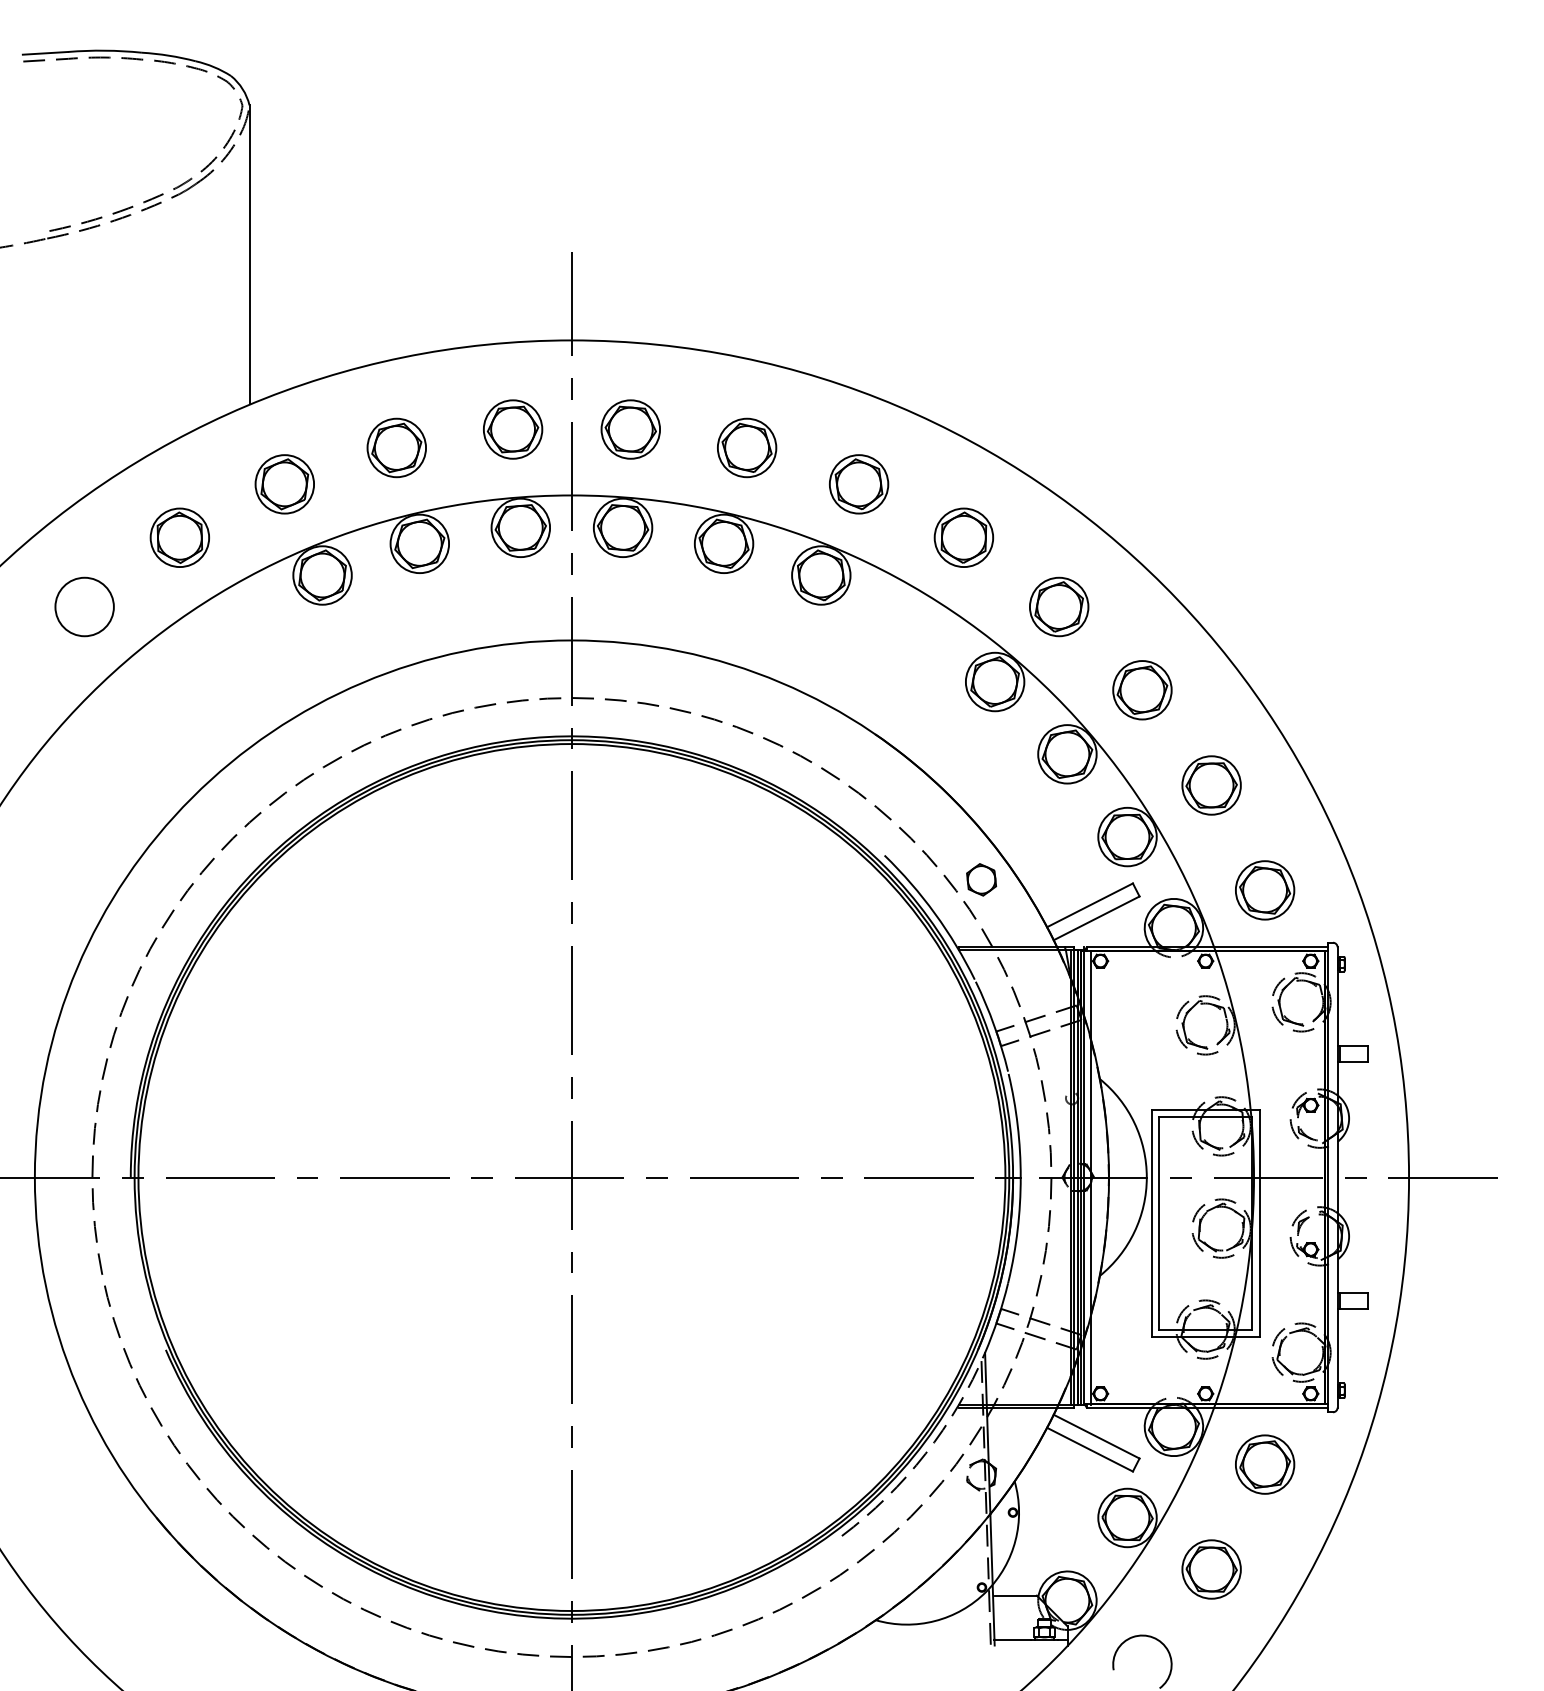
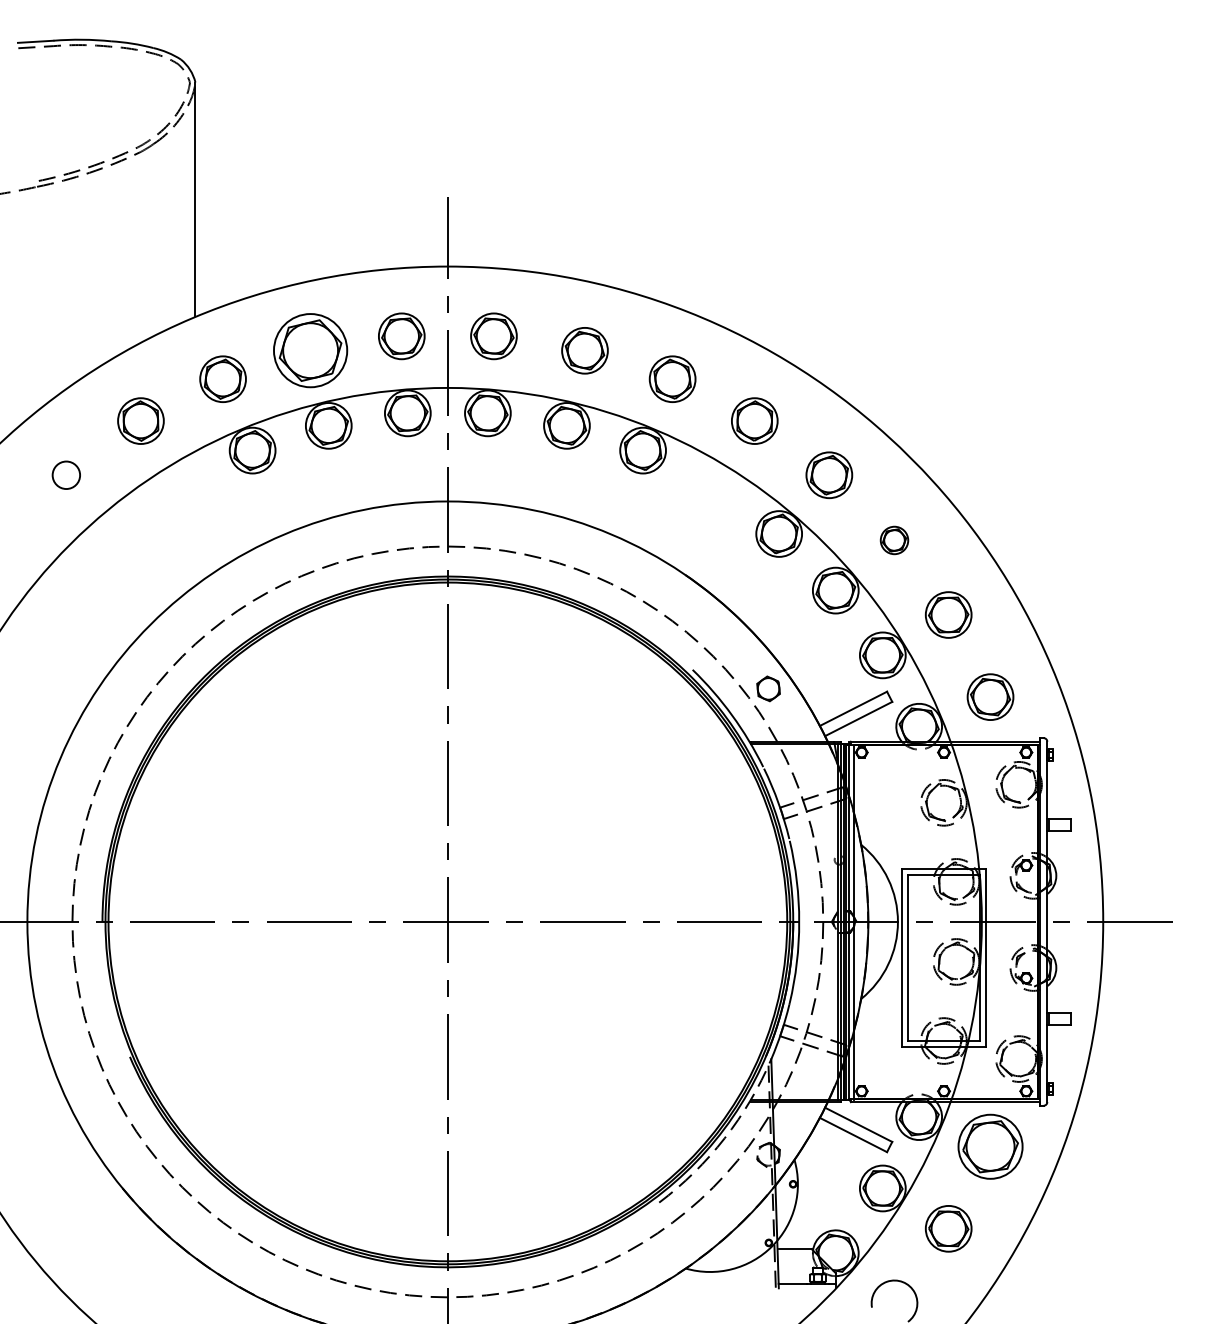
part: (396, 447) -> (310, 350), size x1.6
circle: (84, 607) -> (66, 475), size x0.6
part: (1142, 690) -> (894, 540), size x0.6
part: (1265, 1464) -> (990, 1146), size x1.4

